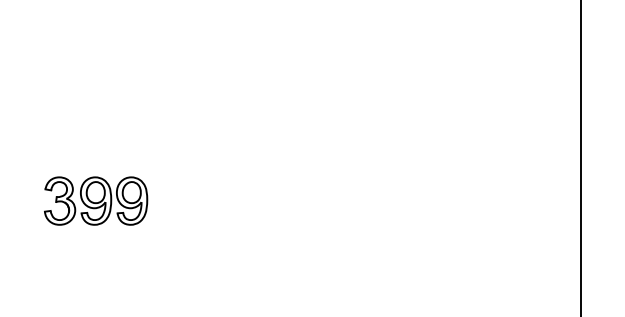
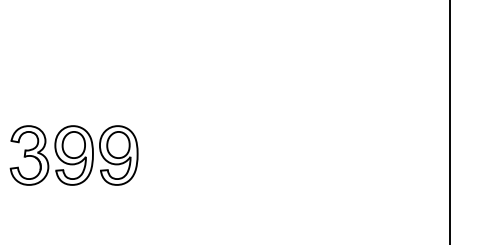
part: (96, 200) -> (74, 155), size x1.6

